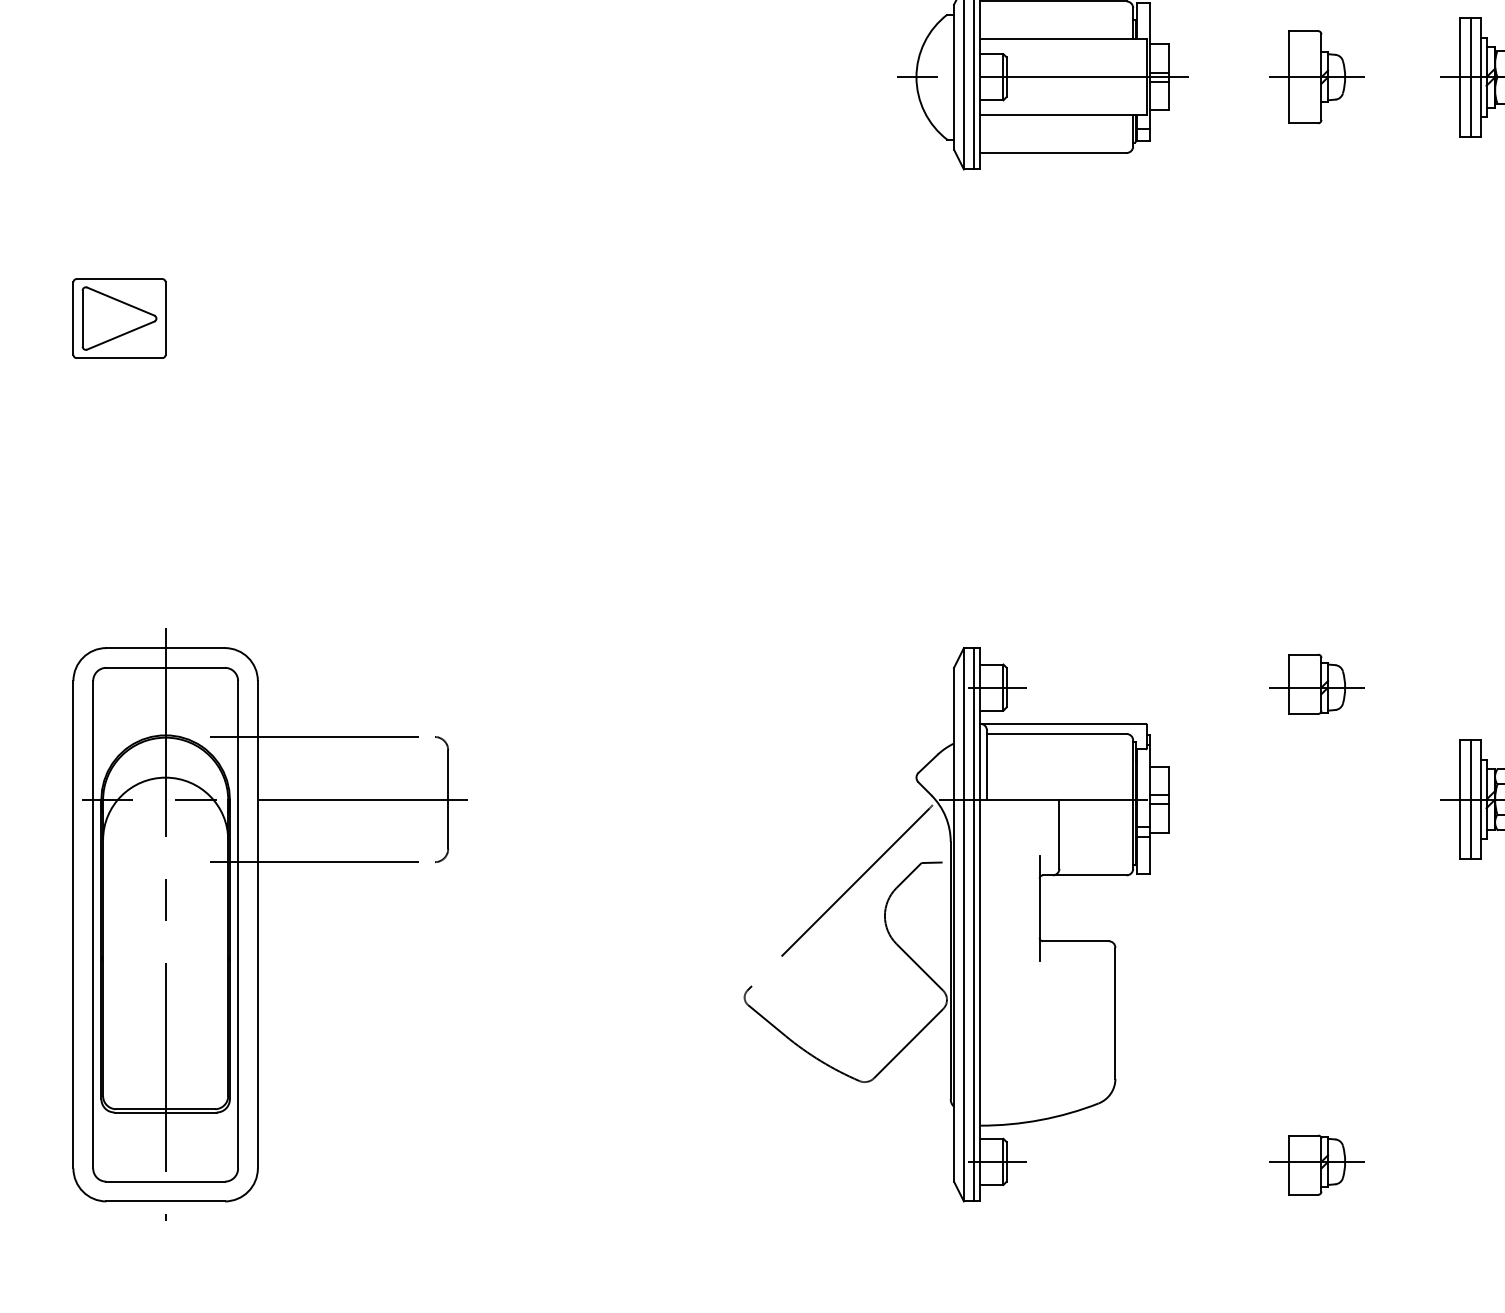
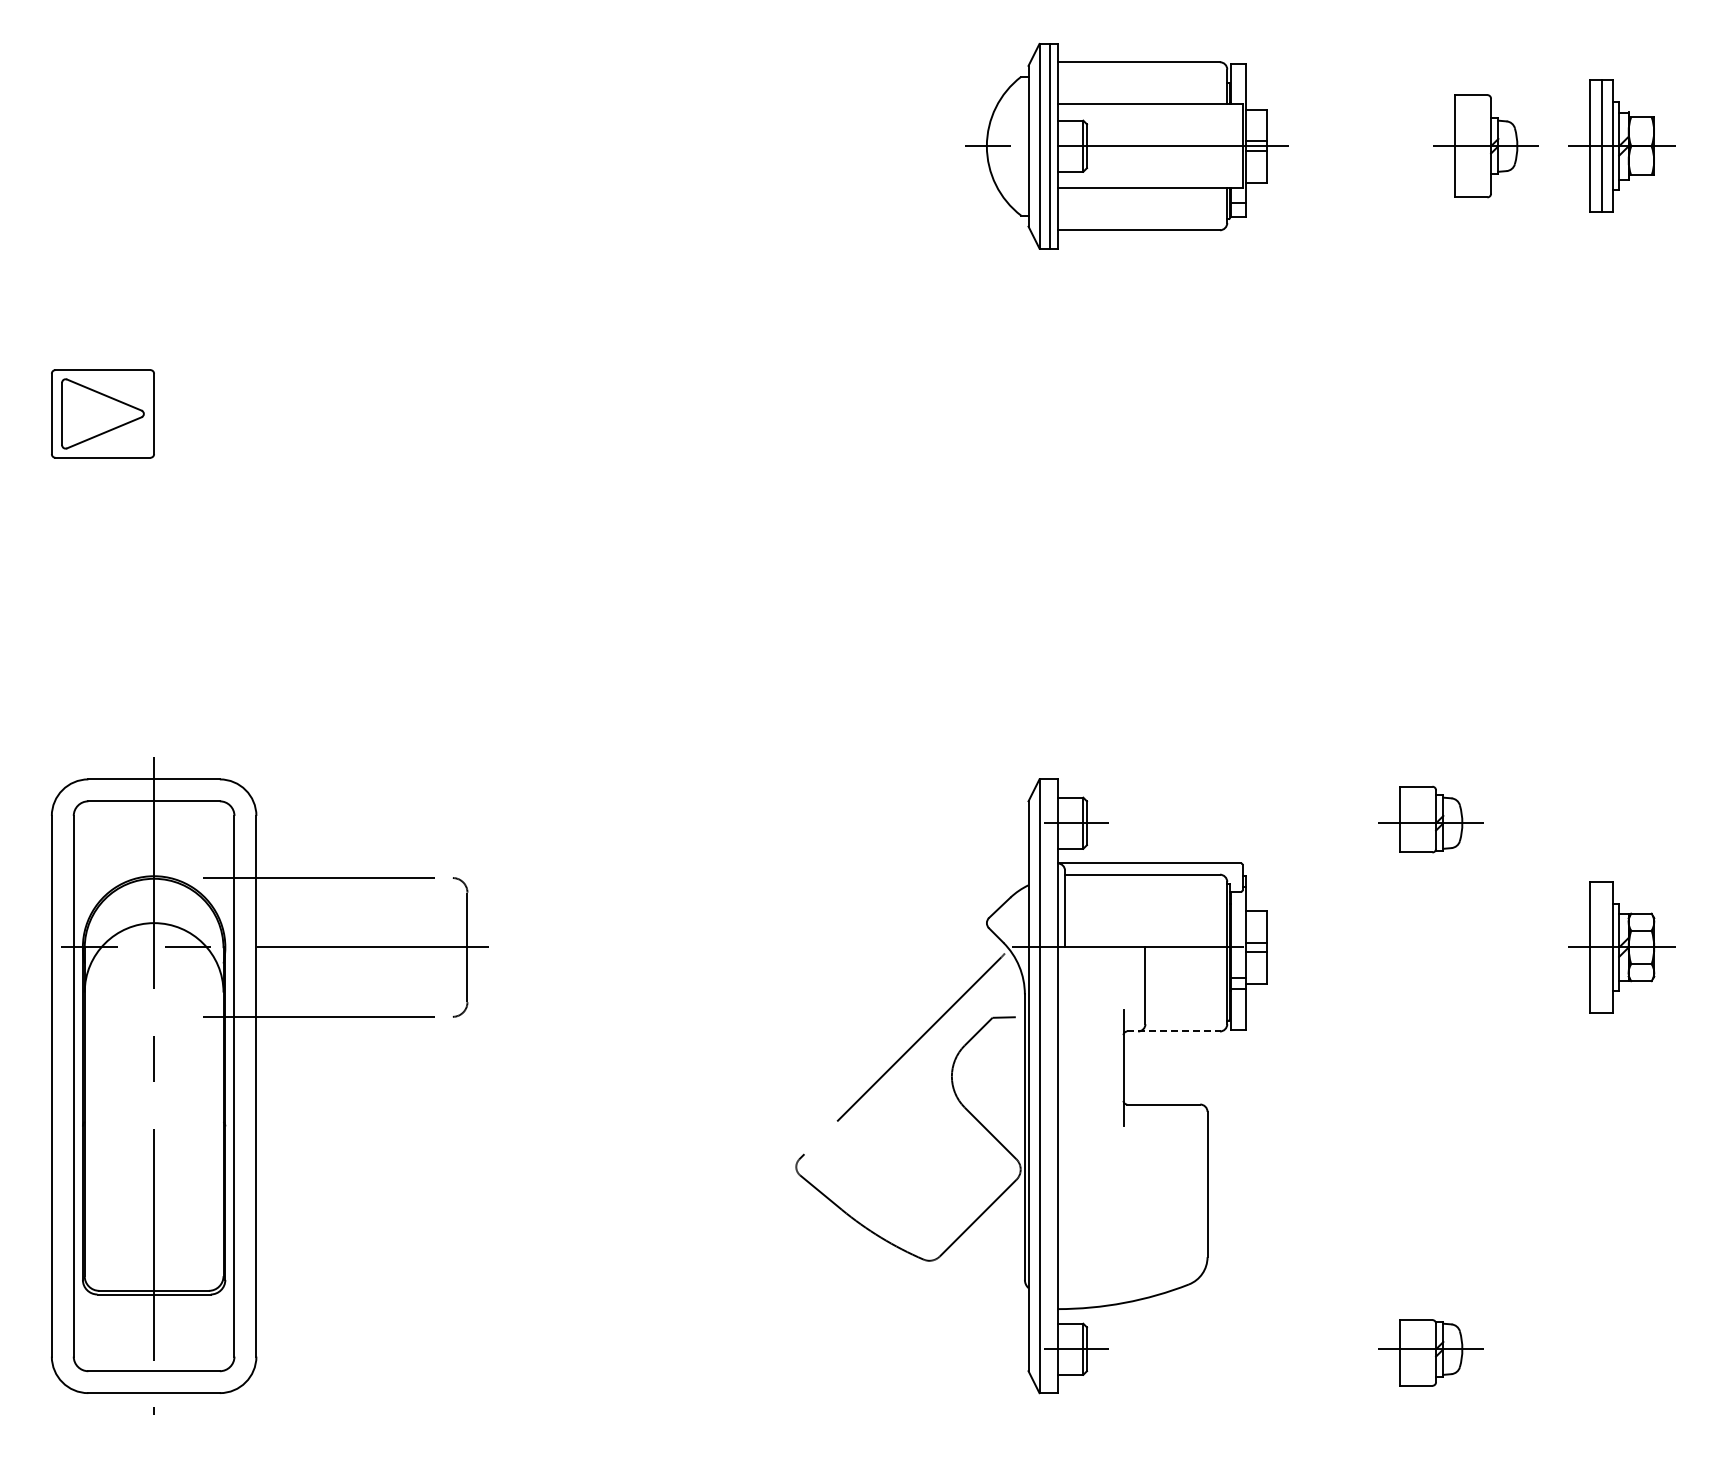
part: (1316, 77) -> (1485, 146), moved
line: (1470, 799) -> (1601, 947), removed
line: (1084, 875) -> (1173, 1031), solid -> dashed
line: (973, 924) -> (1050, 1086), removed

